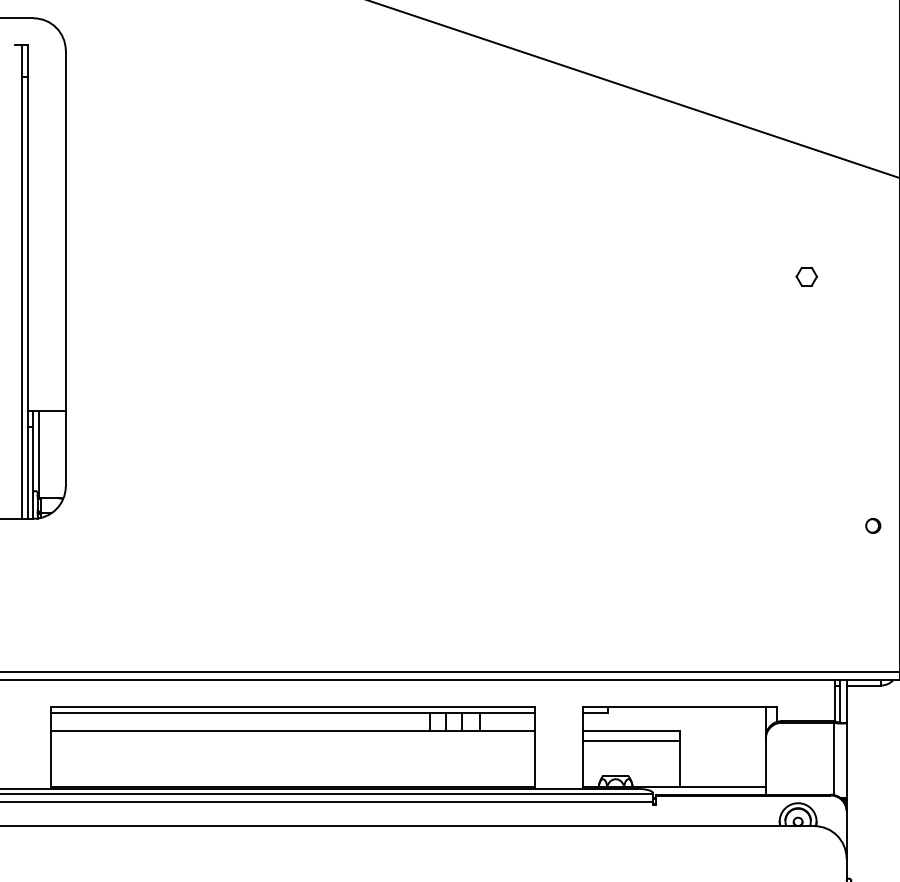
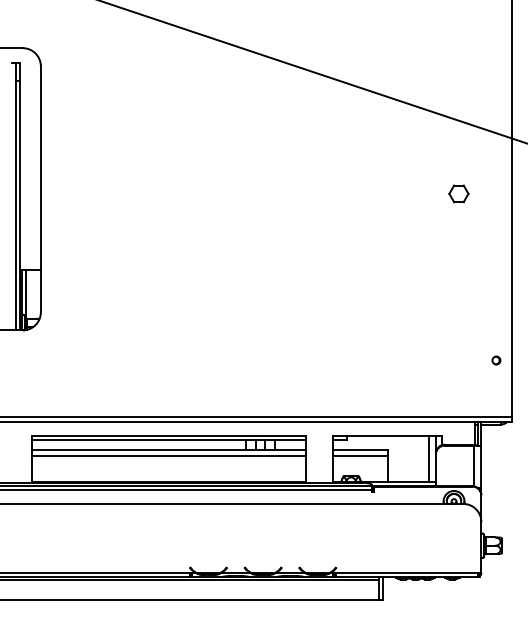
part: (806, 275) -> (458, 193), size x1.67
part: (873, 525) -> (496, 360), moved
line: (291, 740) -> (168, 455), added
line: (754, 747) -> (429, 459), added

